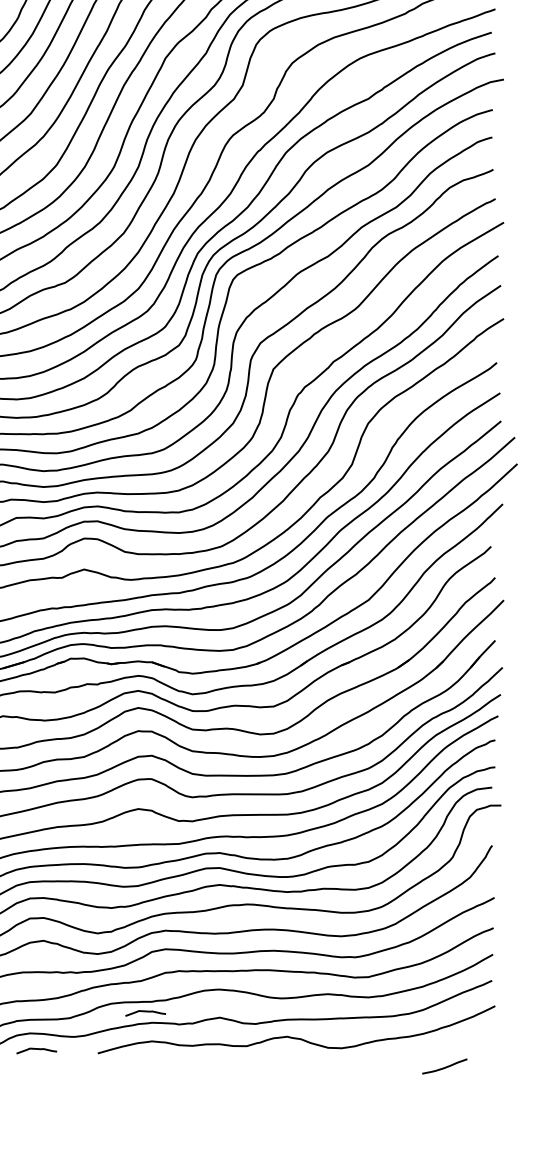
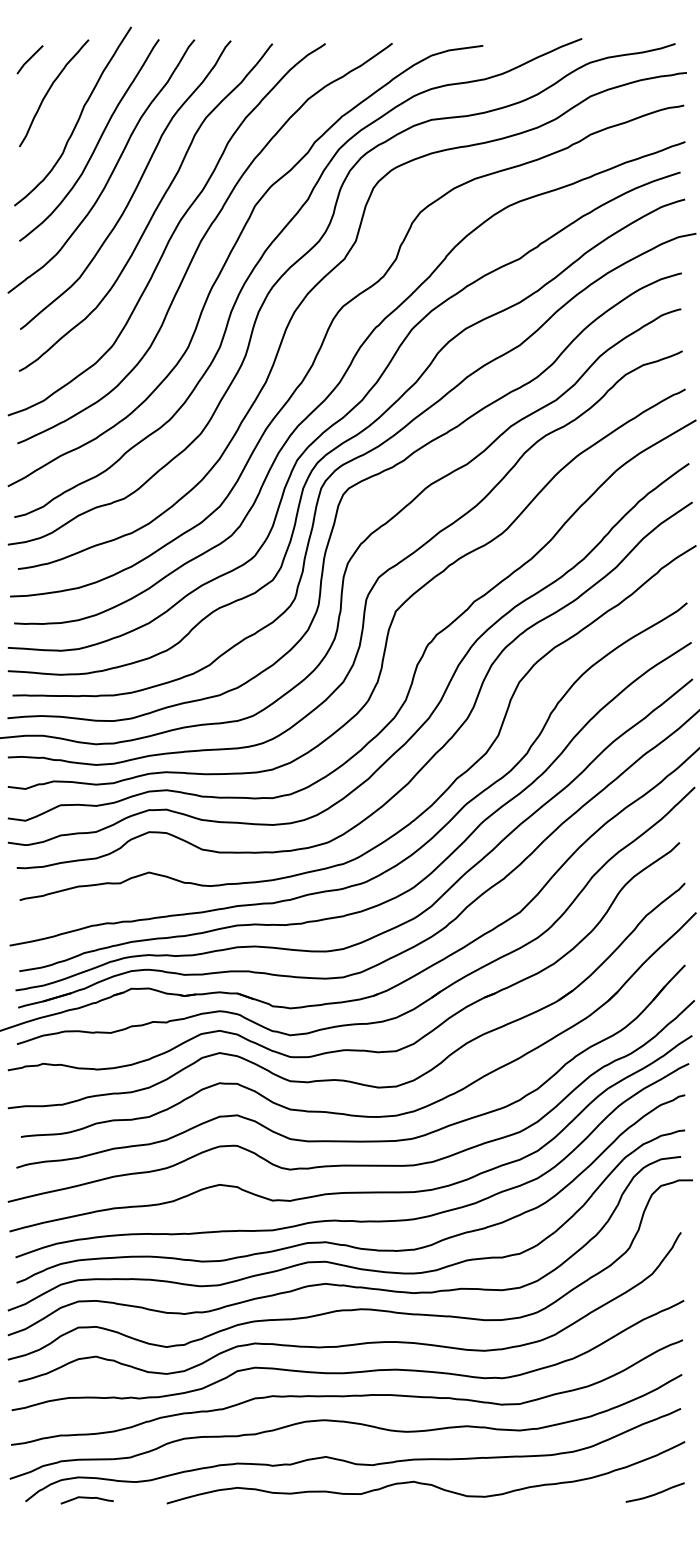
curve: (145, 1011) -> (228, 1449), removed
curve: (444, 1067) -> (654, 1493), moved

